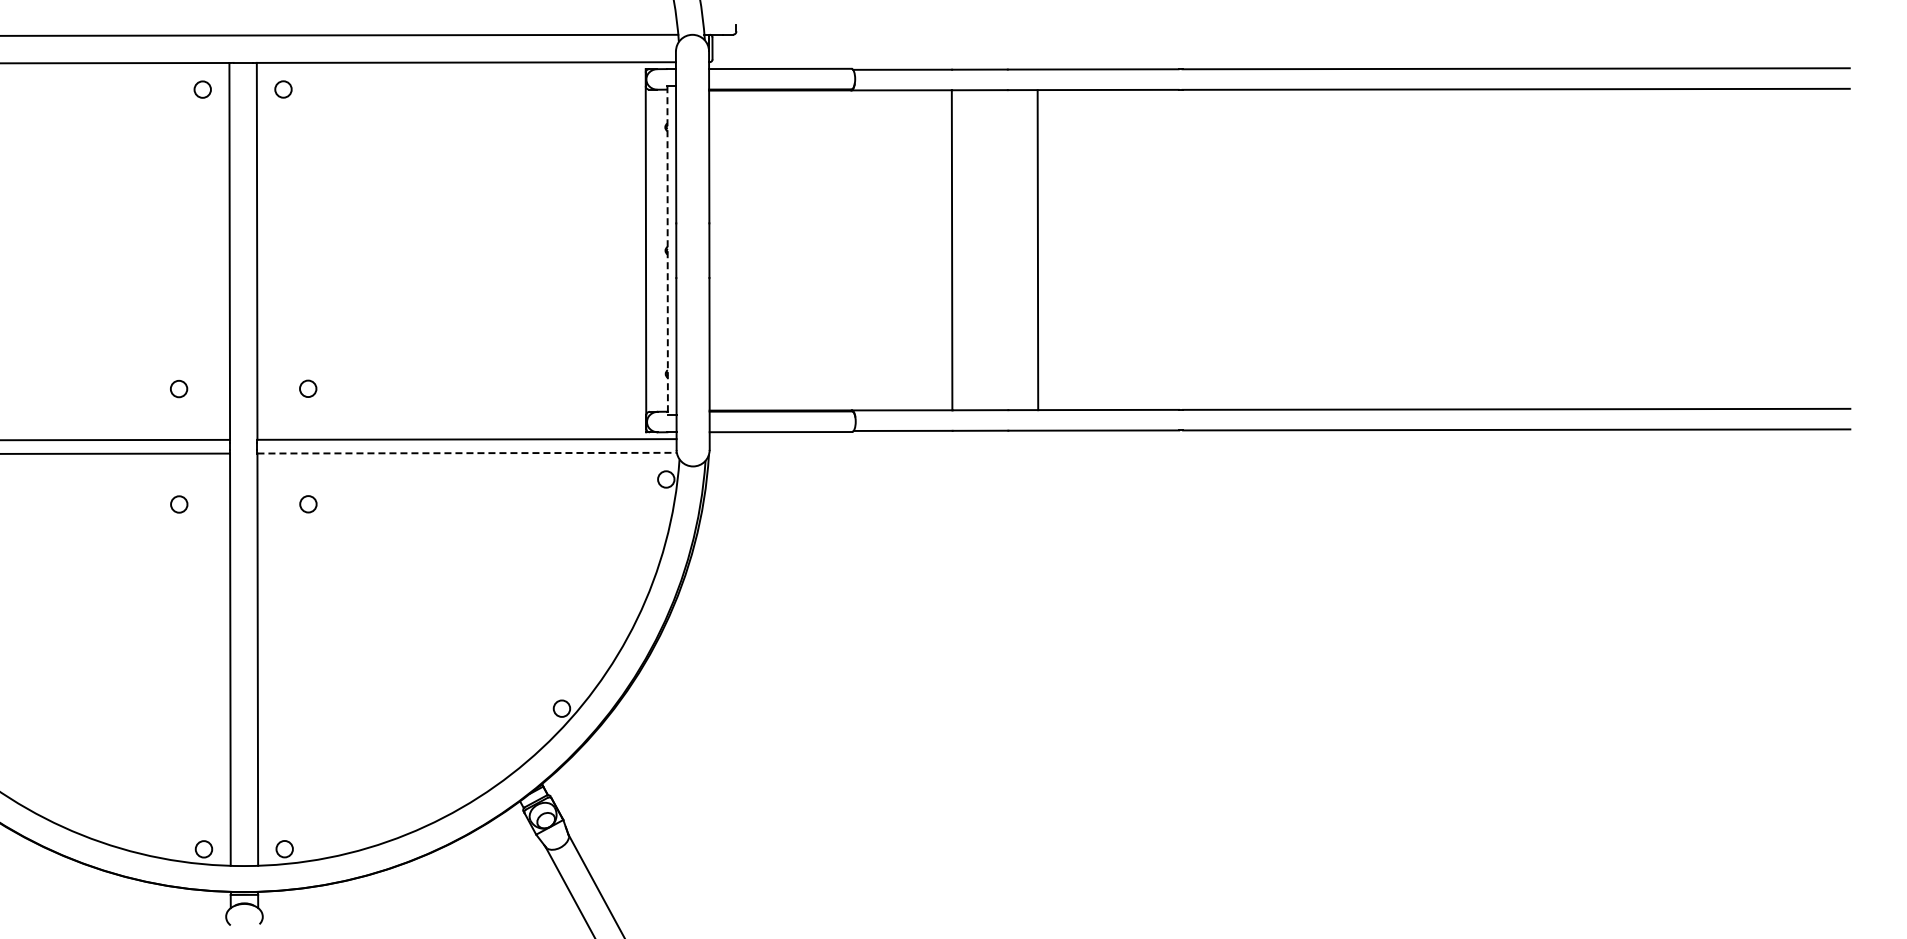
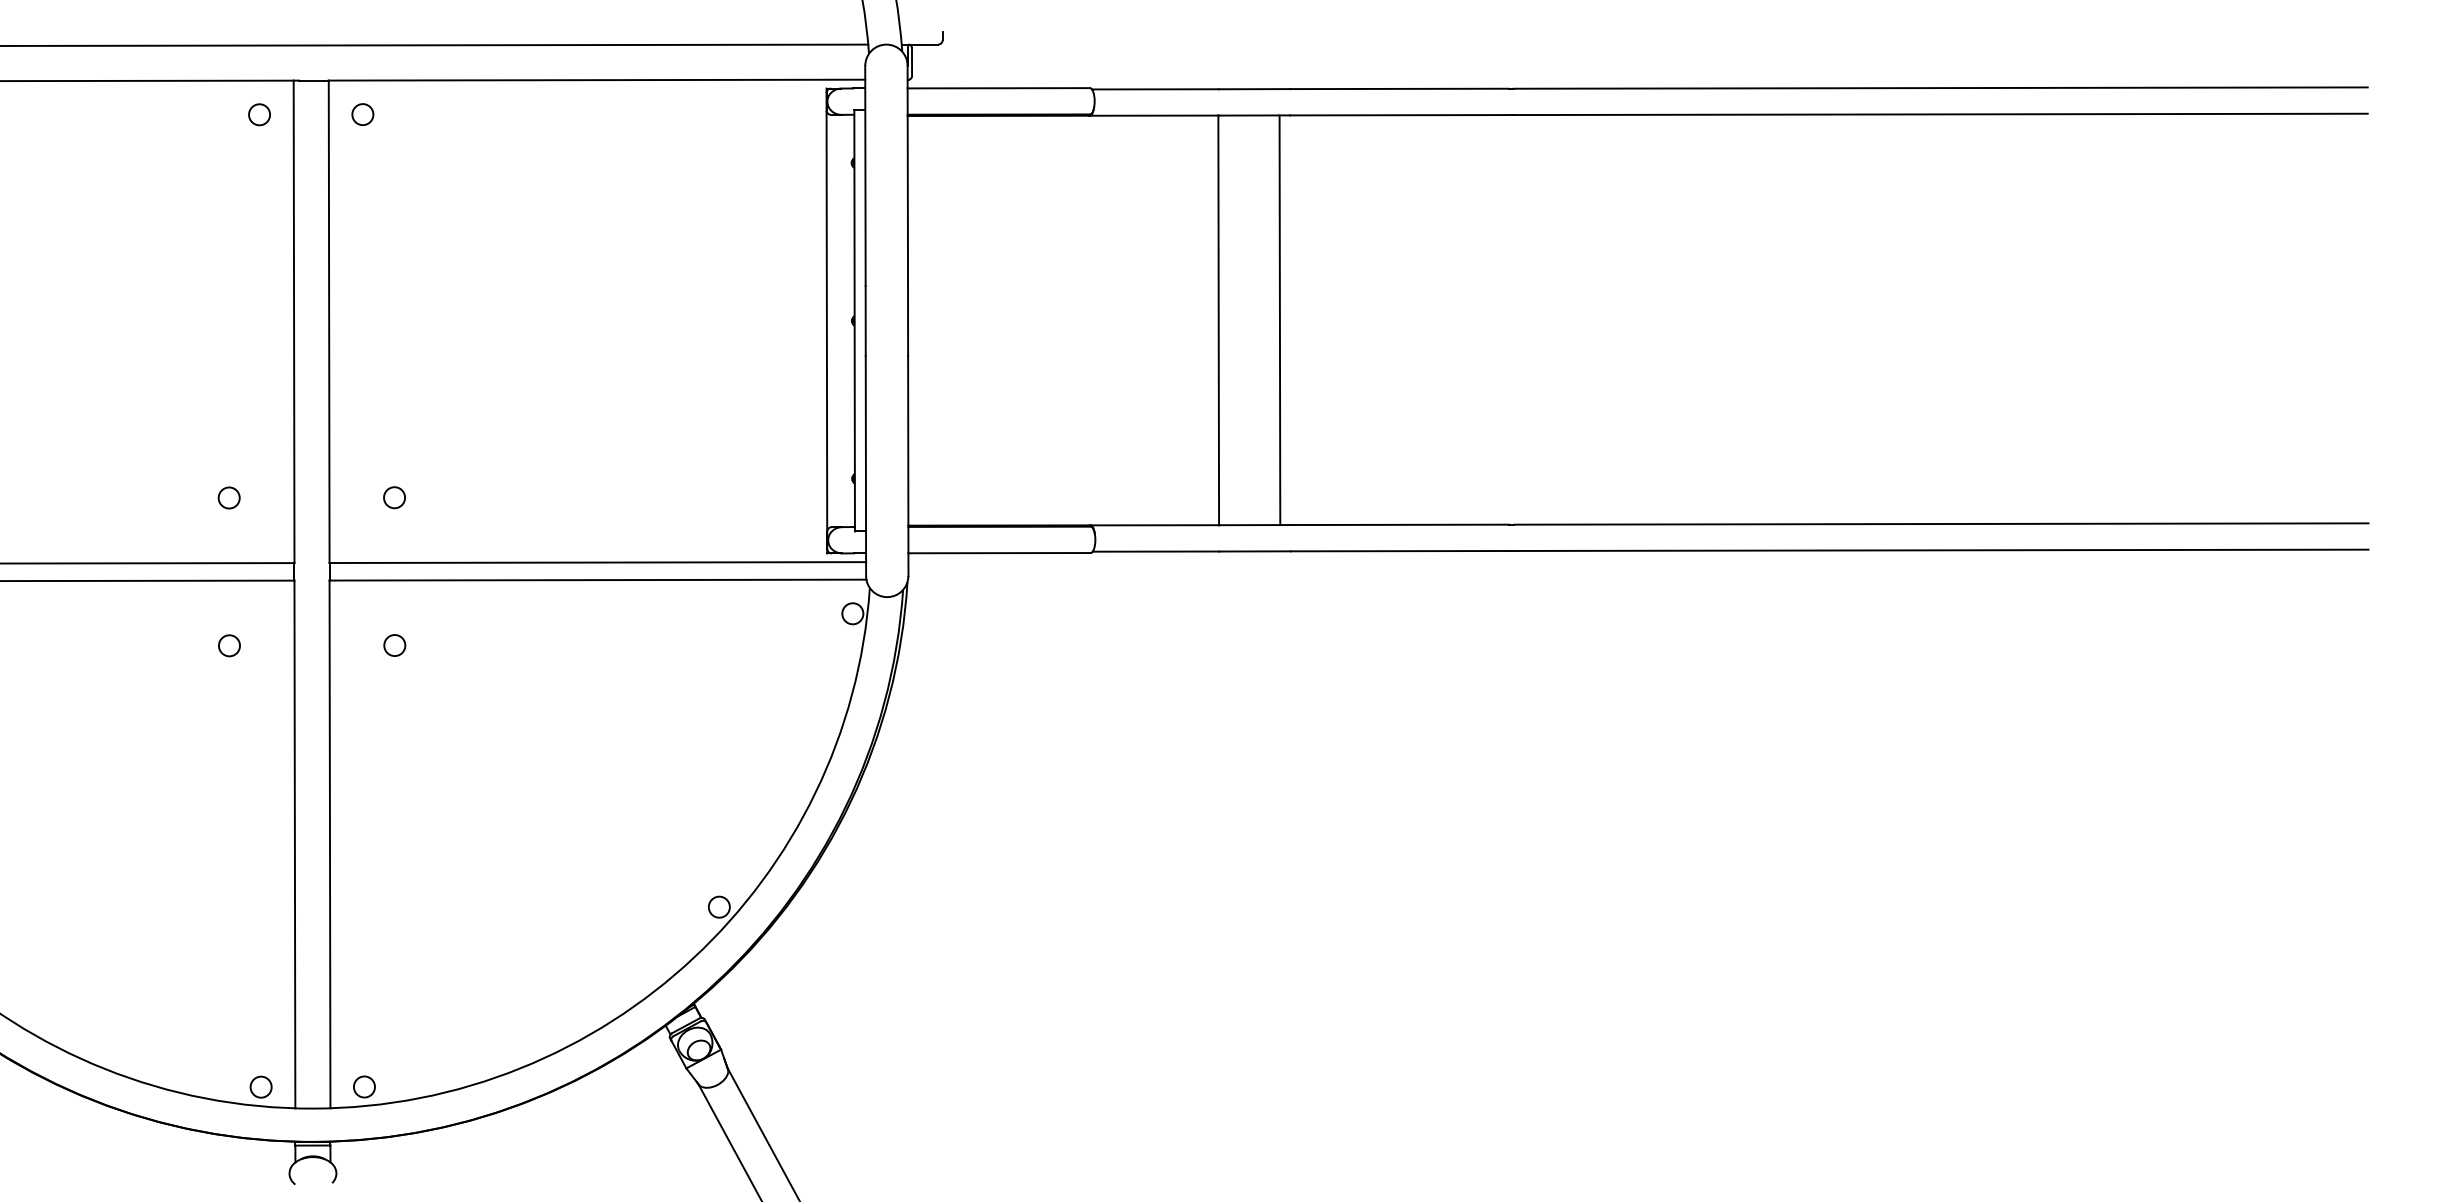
line: (1037, 250) -> (1279, 320), moved
line: (667, 251) -> (854, 321), dashed -> solid
line: (467, 453) -> (598, 580), dashed -> solid

